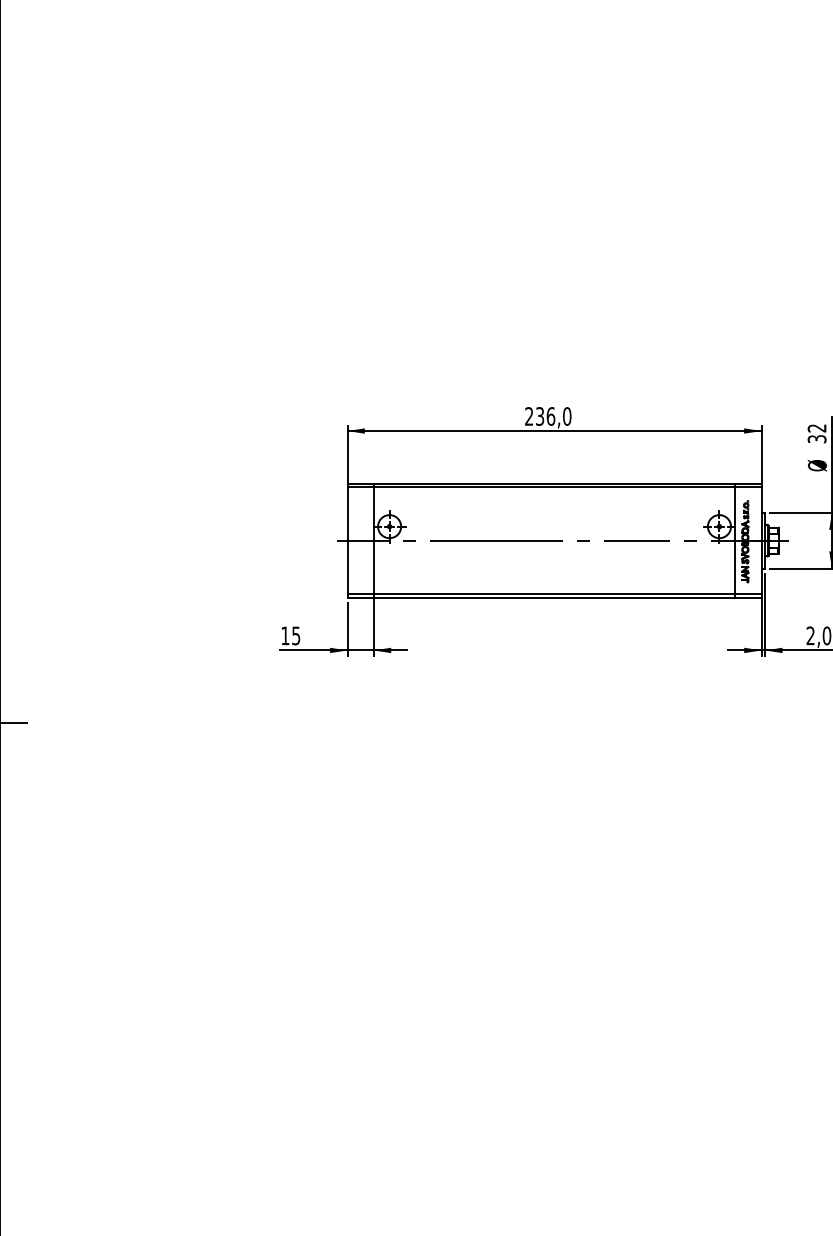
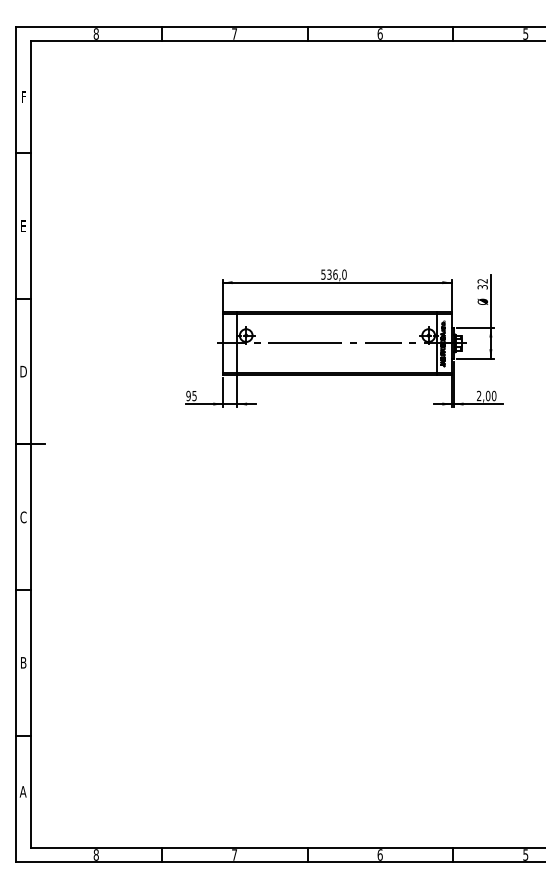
text: (529, 416) -> (323, 274), 236,0 -> 536,0
text: (285, 634) -> (188, 395), 15 -> 95

